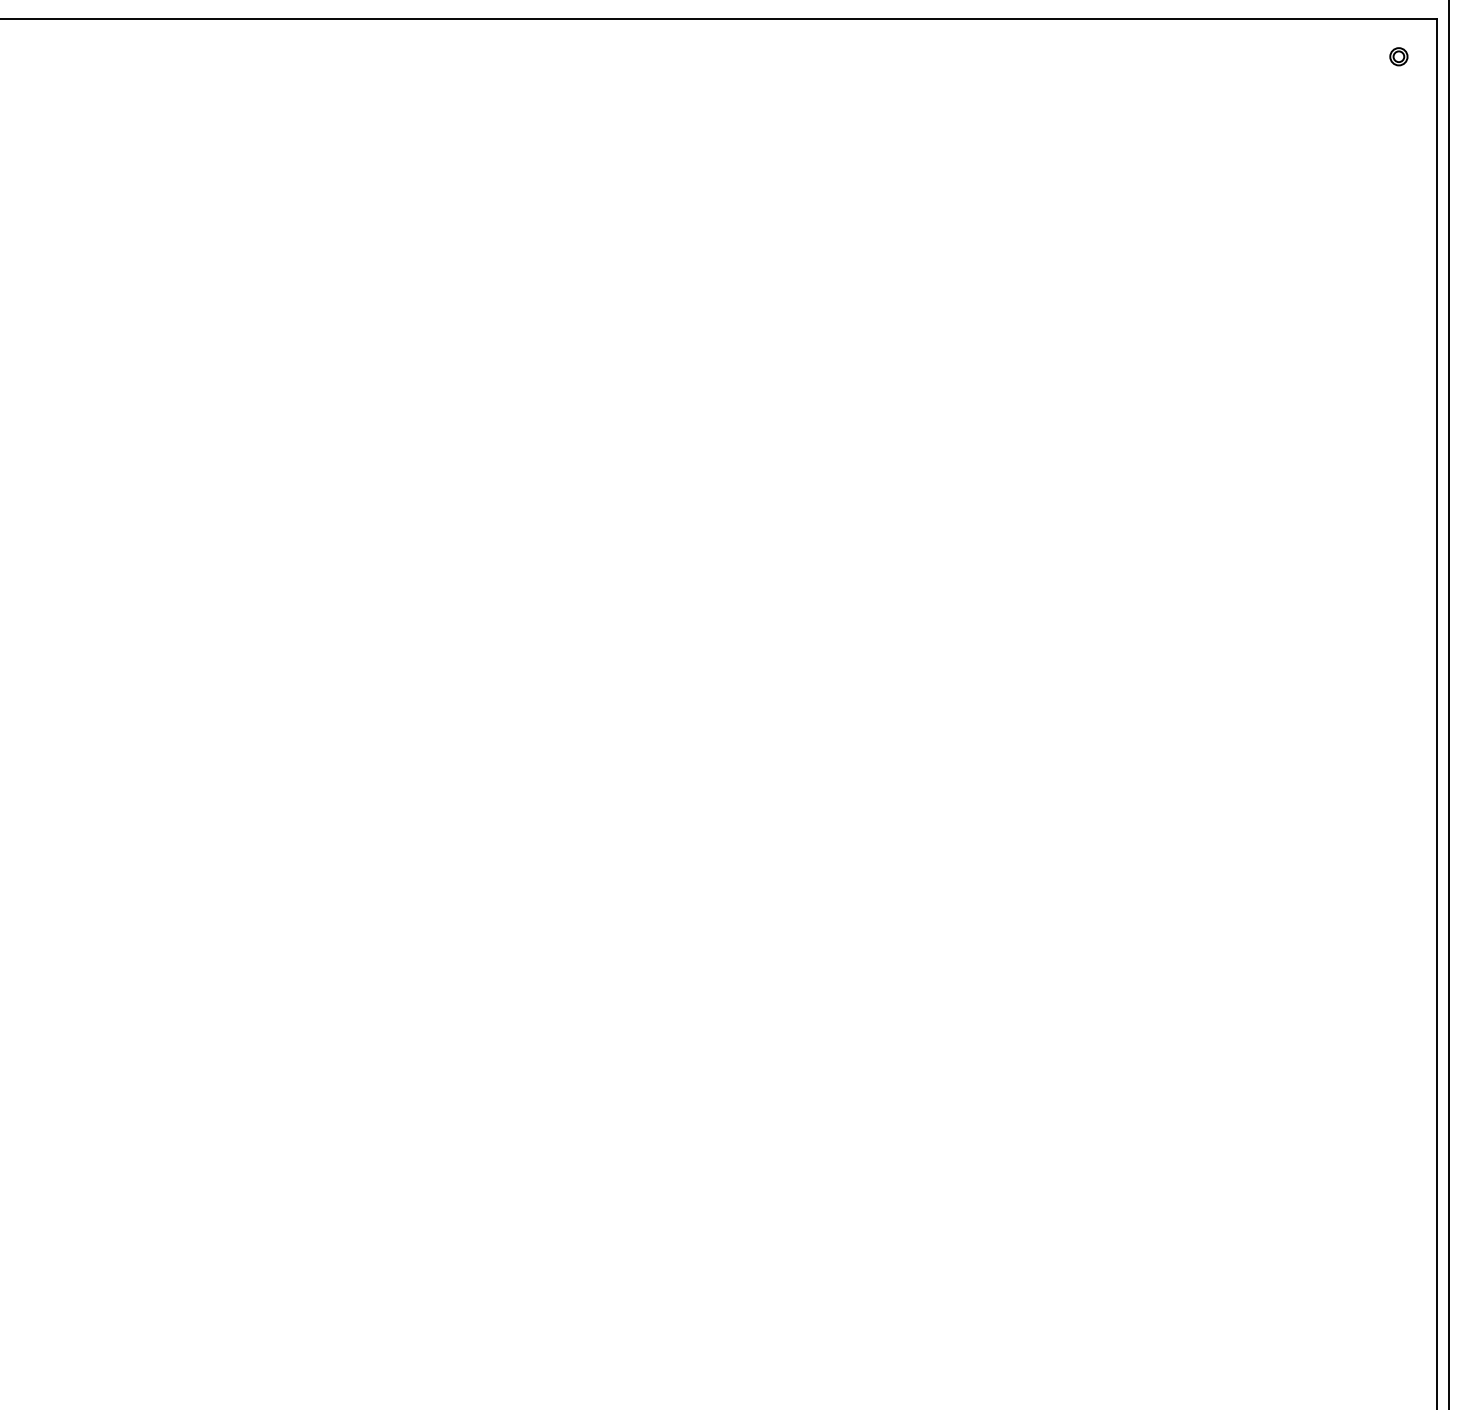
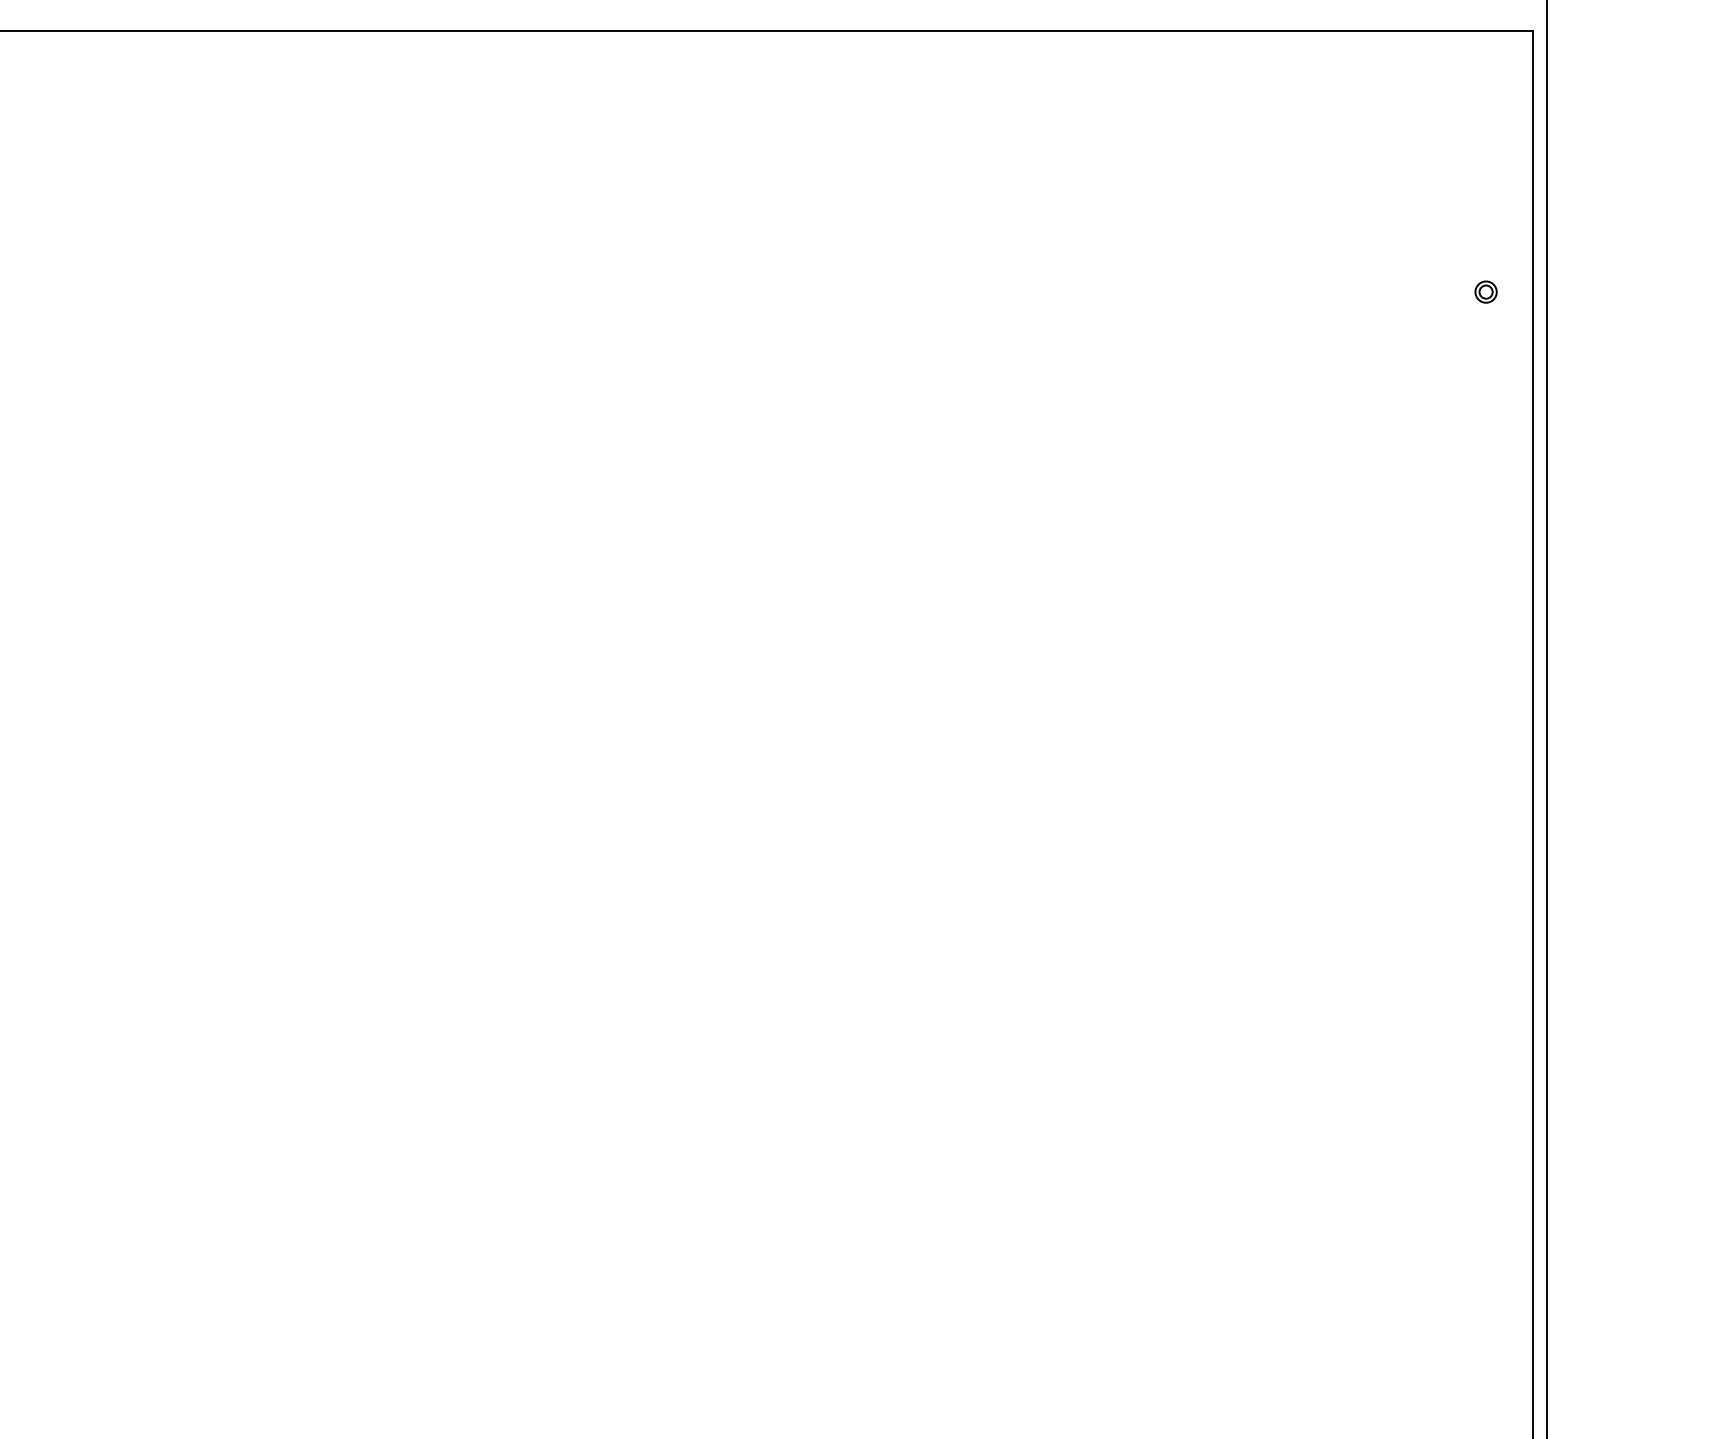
part: (1398, 56) -> (1485, 291), moved

